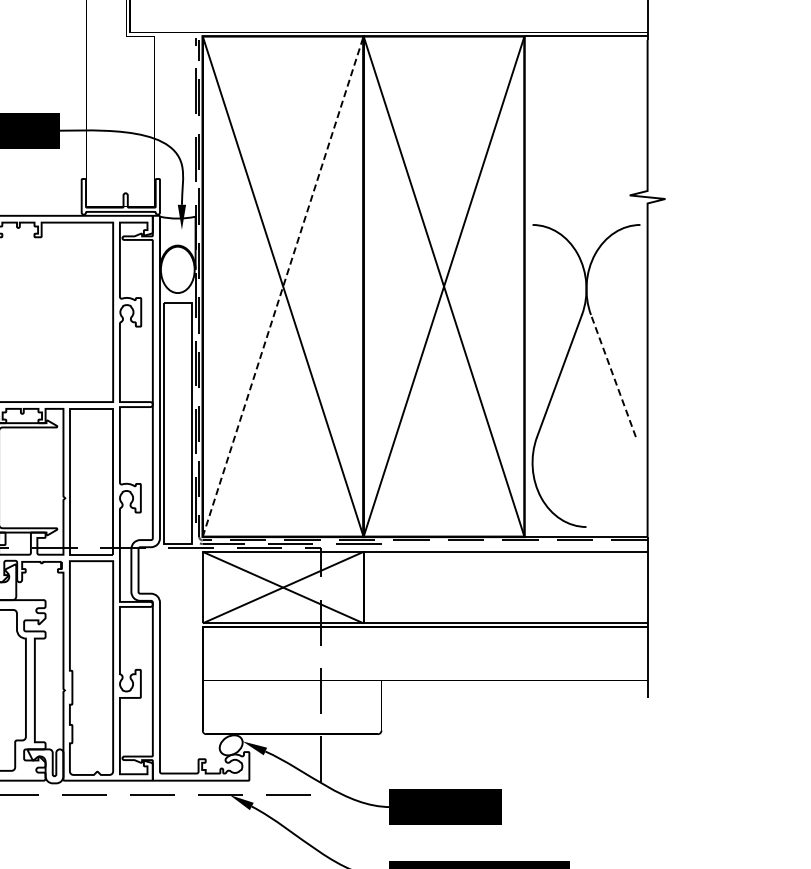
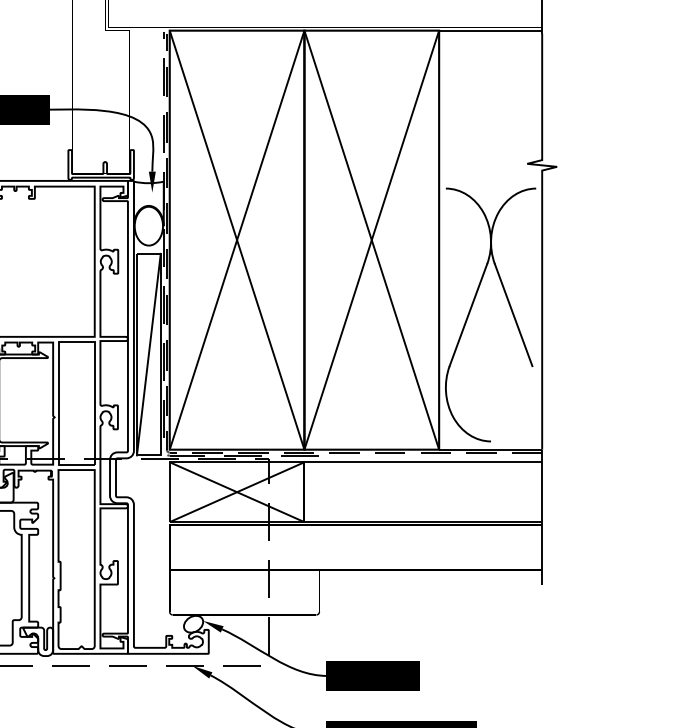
line: (283, 286) -> (237, 240), dashed -> solid
line: (613, 375) -> (513, 314), dashed -> solid
line: (177, 422) -> (148, 353), added

